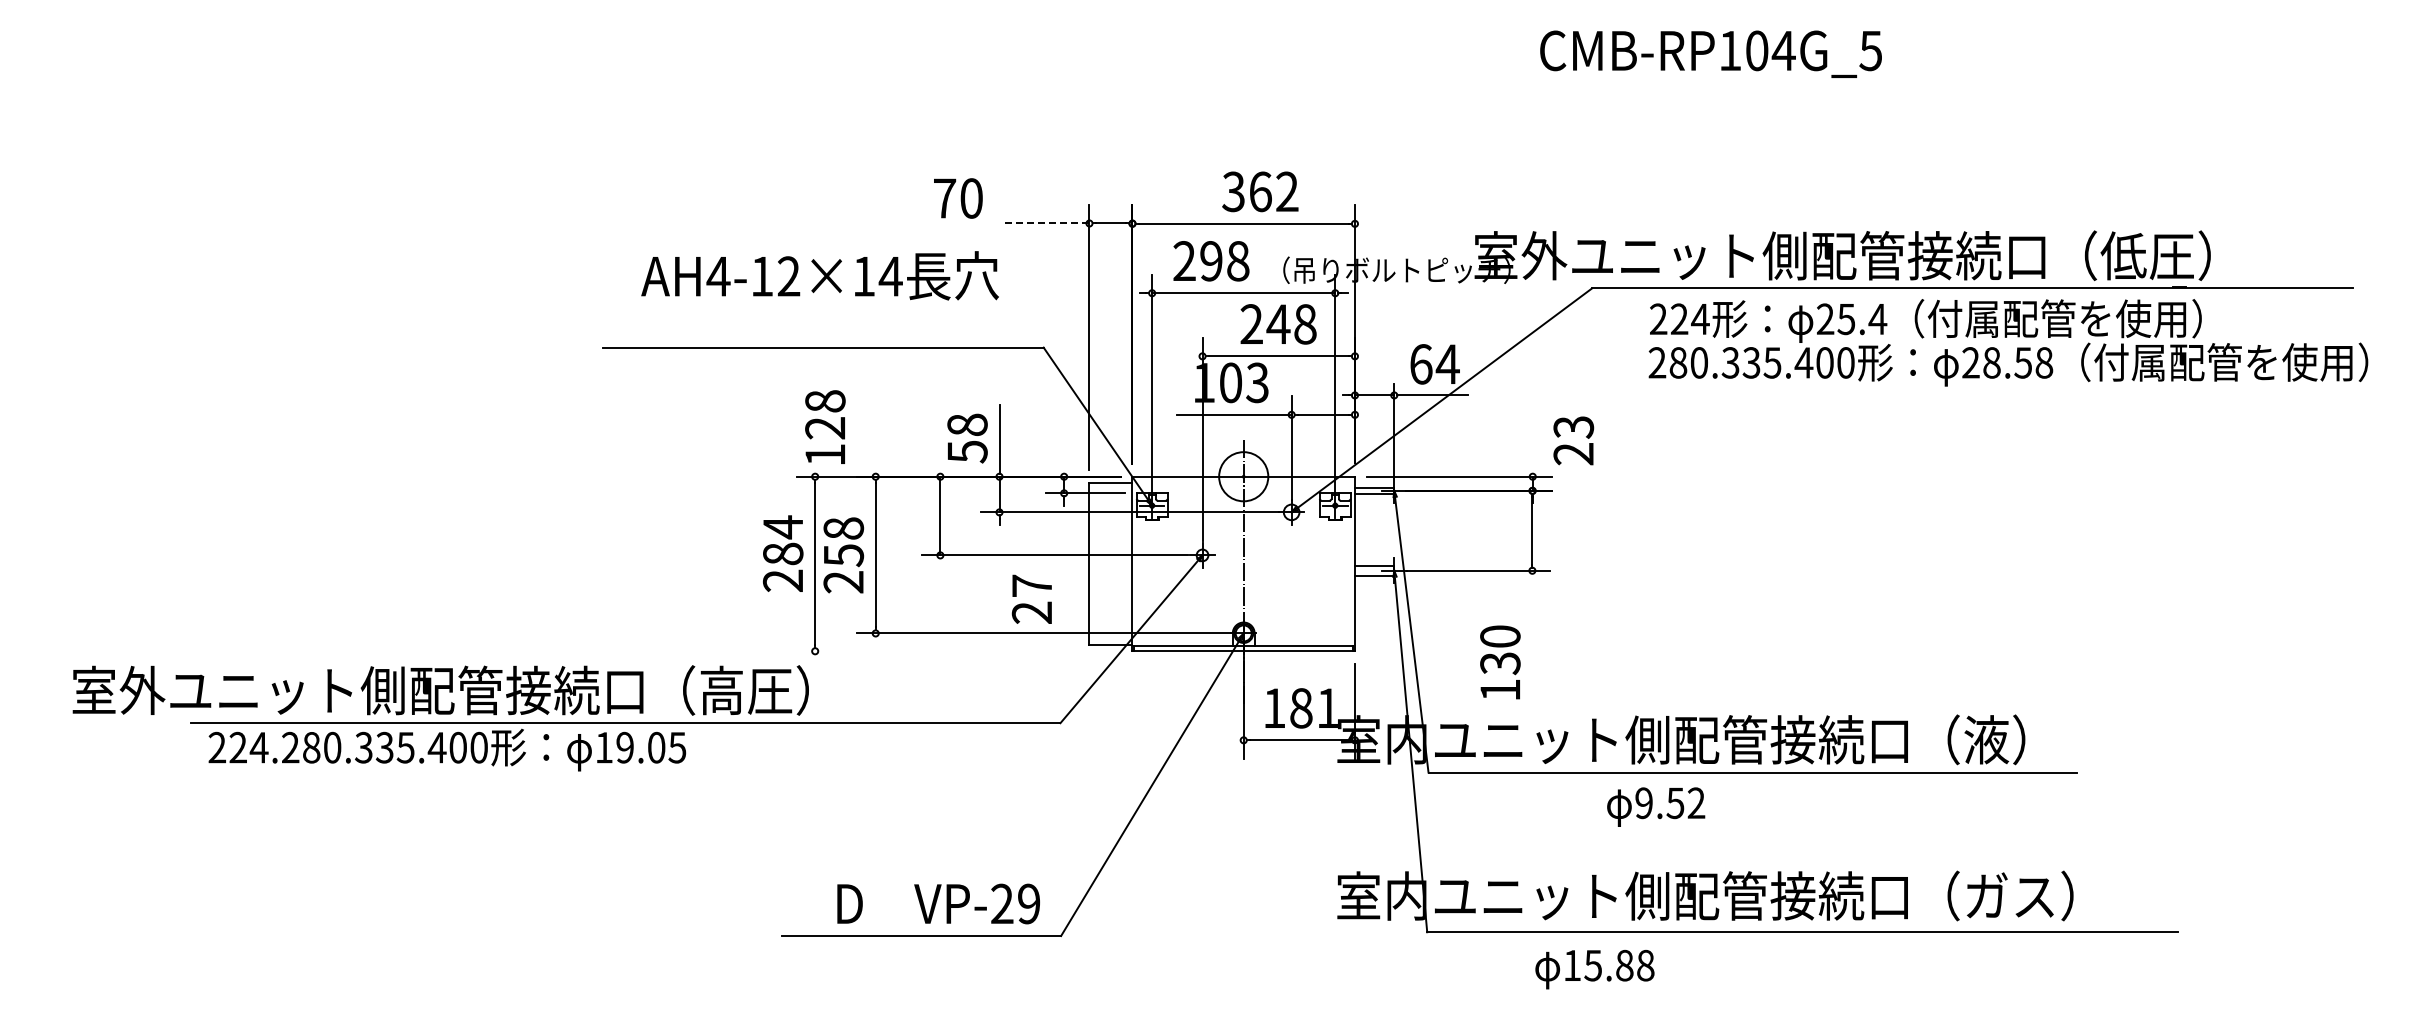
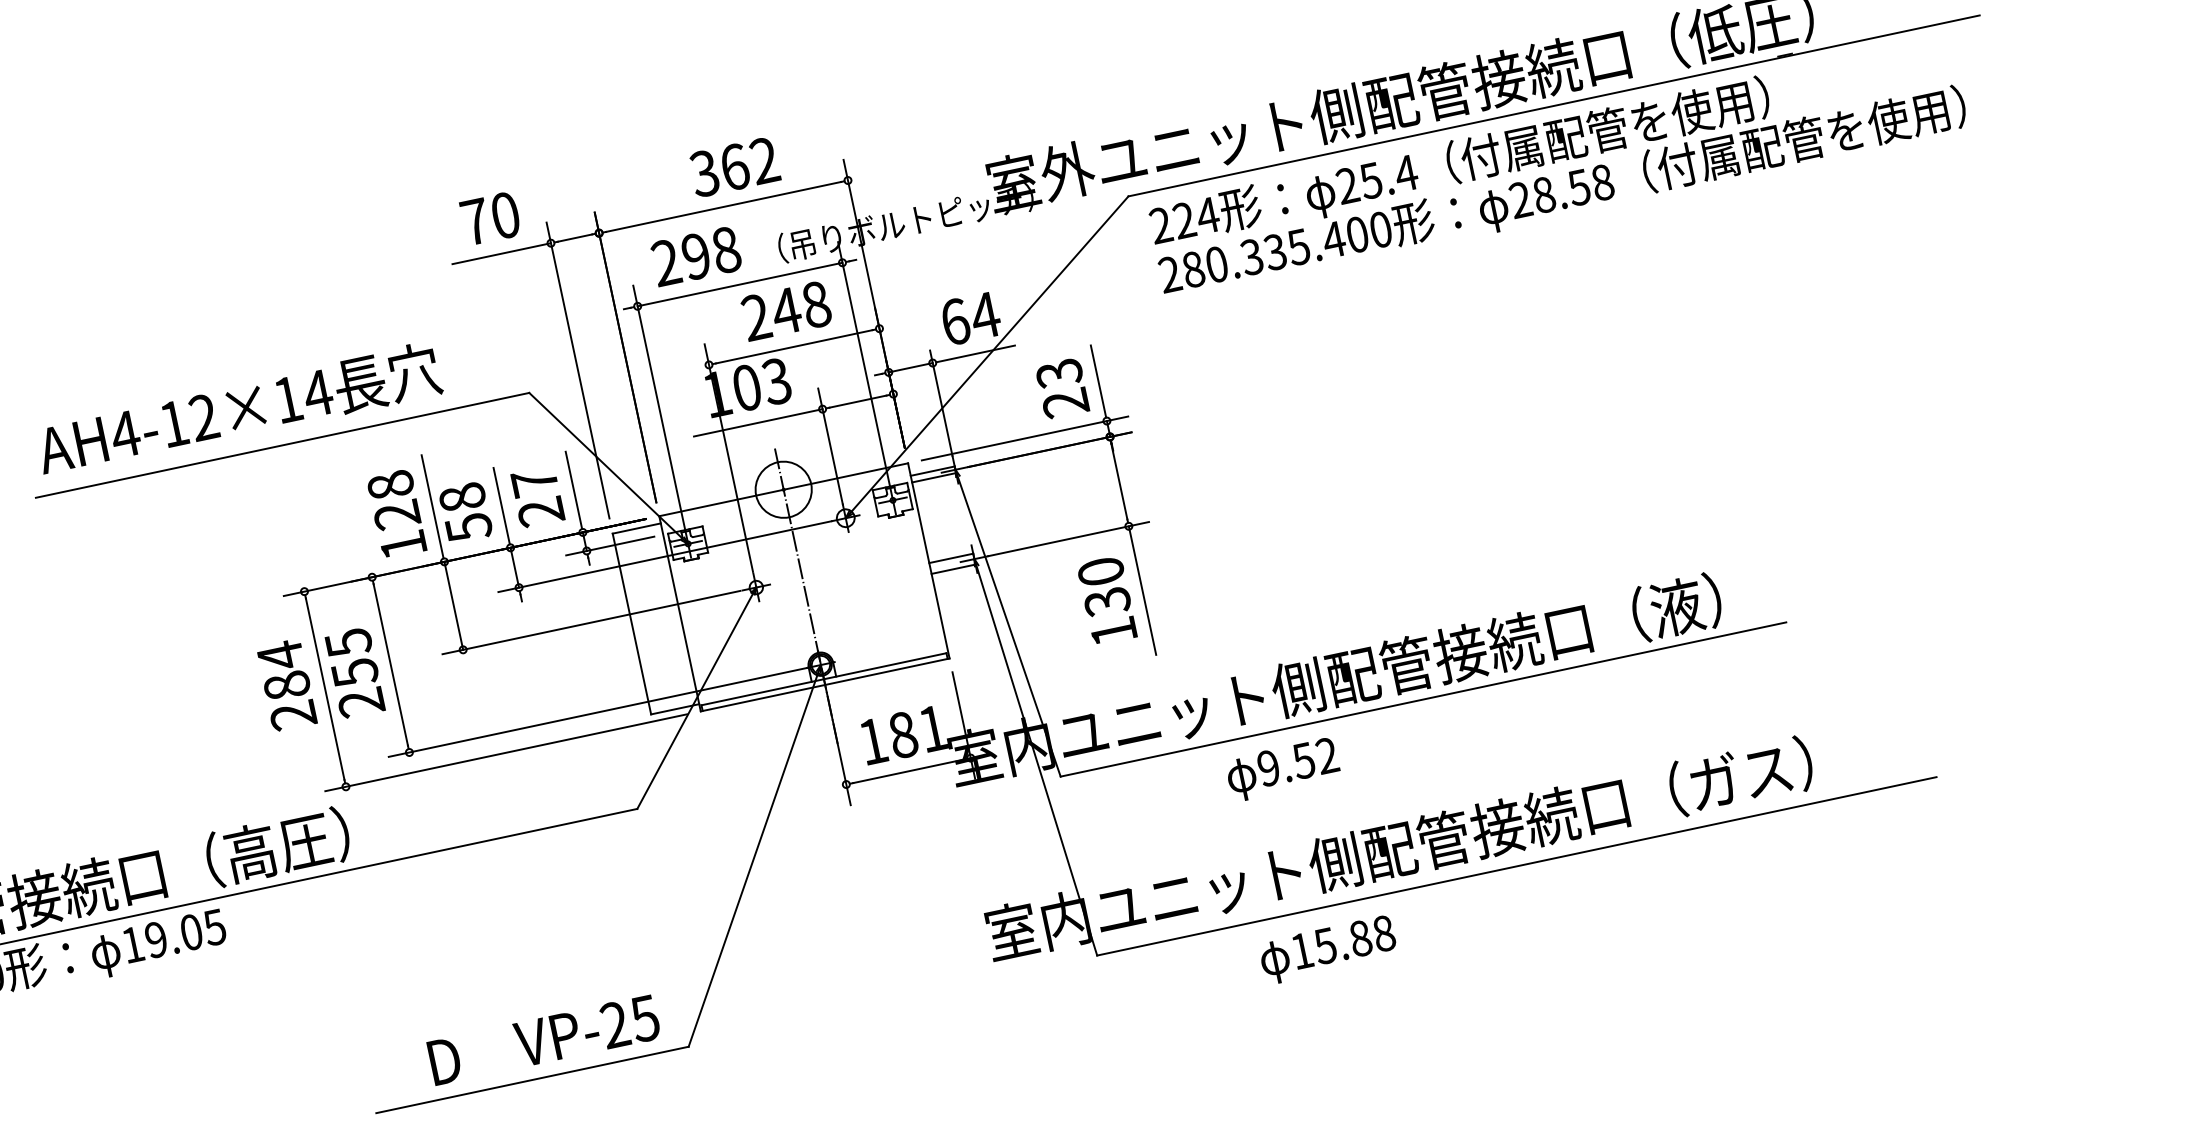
text: (958, 198) -> (490, 218), moved
line: (1044, 223) -> (500, 253), dashed -> solid
text: (819, 275) -> (237, 409), moved
text: (2008, 342) -> (1557, 168), moved
text: (825, 426) -> (396, 513), moved
line: (940, 427) -> (432, 506), added
line: (1064, 438) -> (574, 489), added
text: (1573, 440) -> (1062, 388), moved
line: (1532, 441) -> (1098, 381), added
text: (843, 528) -> (348, 642), 258 -> 255
text: (1031, 598) -> (537, 496), moved
line: (1532, 627) -> (1142, 589), added
line: (958, 651) -> (506, 753), added
text: (1500, 662) -> (1107, 600), moved
text: (1656, 806) -> (1283, 768), moved
text: (1028, 903) -> (644, 1018), VP-29 -> VP-25
text: (1594, 969) -> (1327, 950), moved

